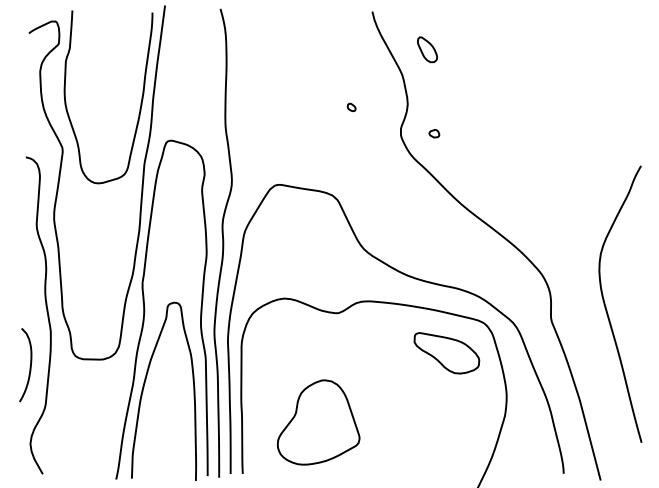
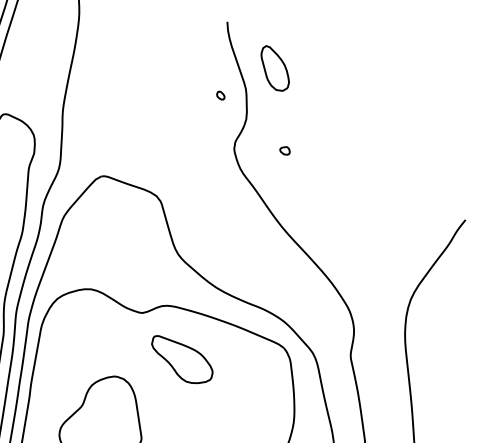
part: (427, 49) -> (275, 68), size x1.67
part: (351, 107) -> (220, 95), moved
part: (434, 133) -> (285, 150), moved
part: (446, 353) -> (181, 360), moved

